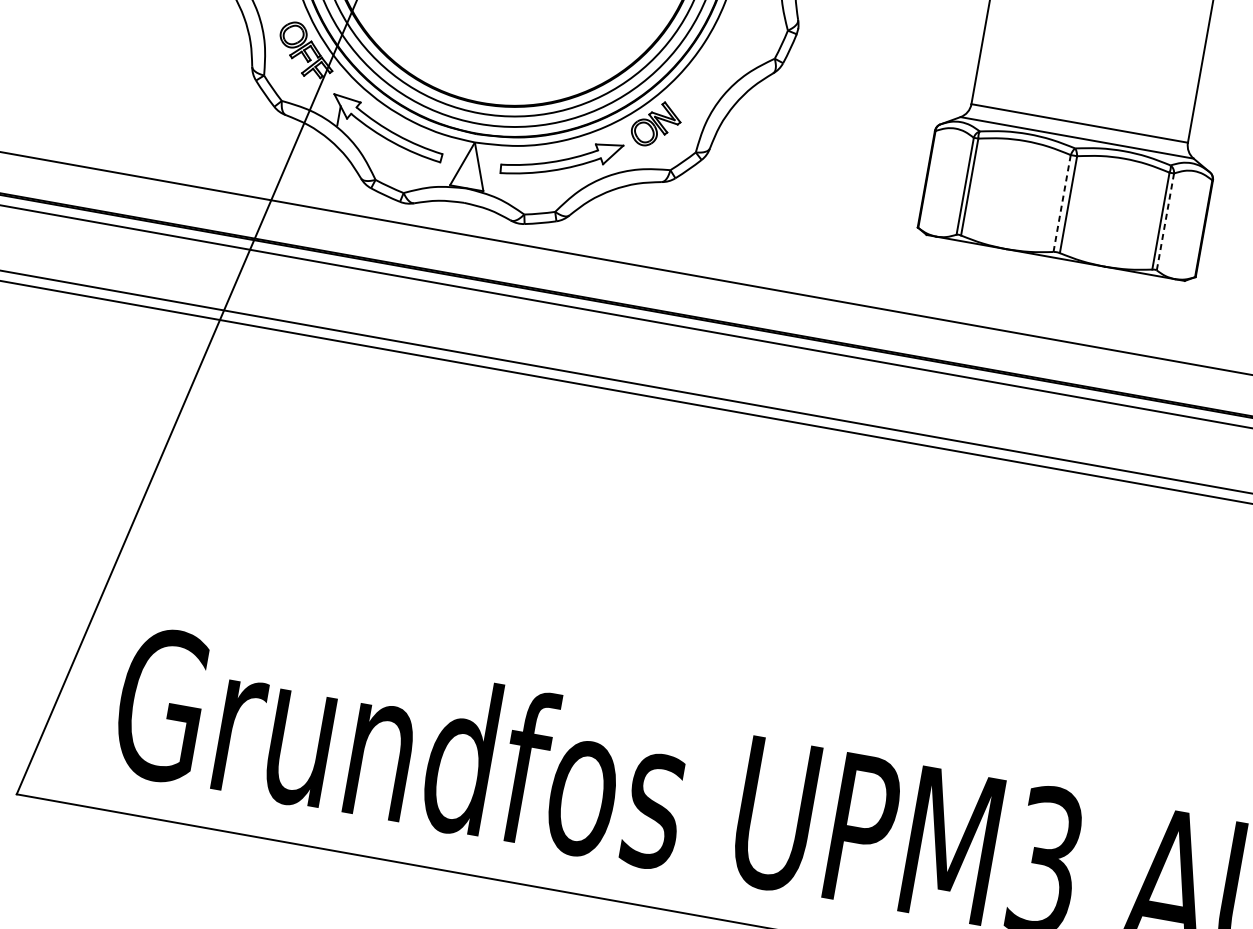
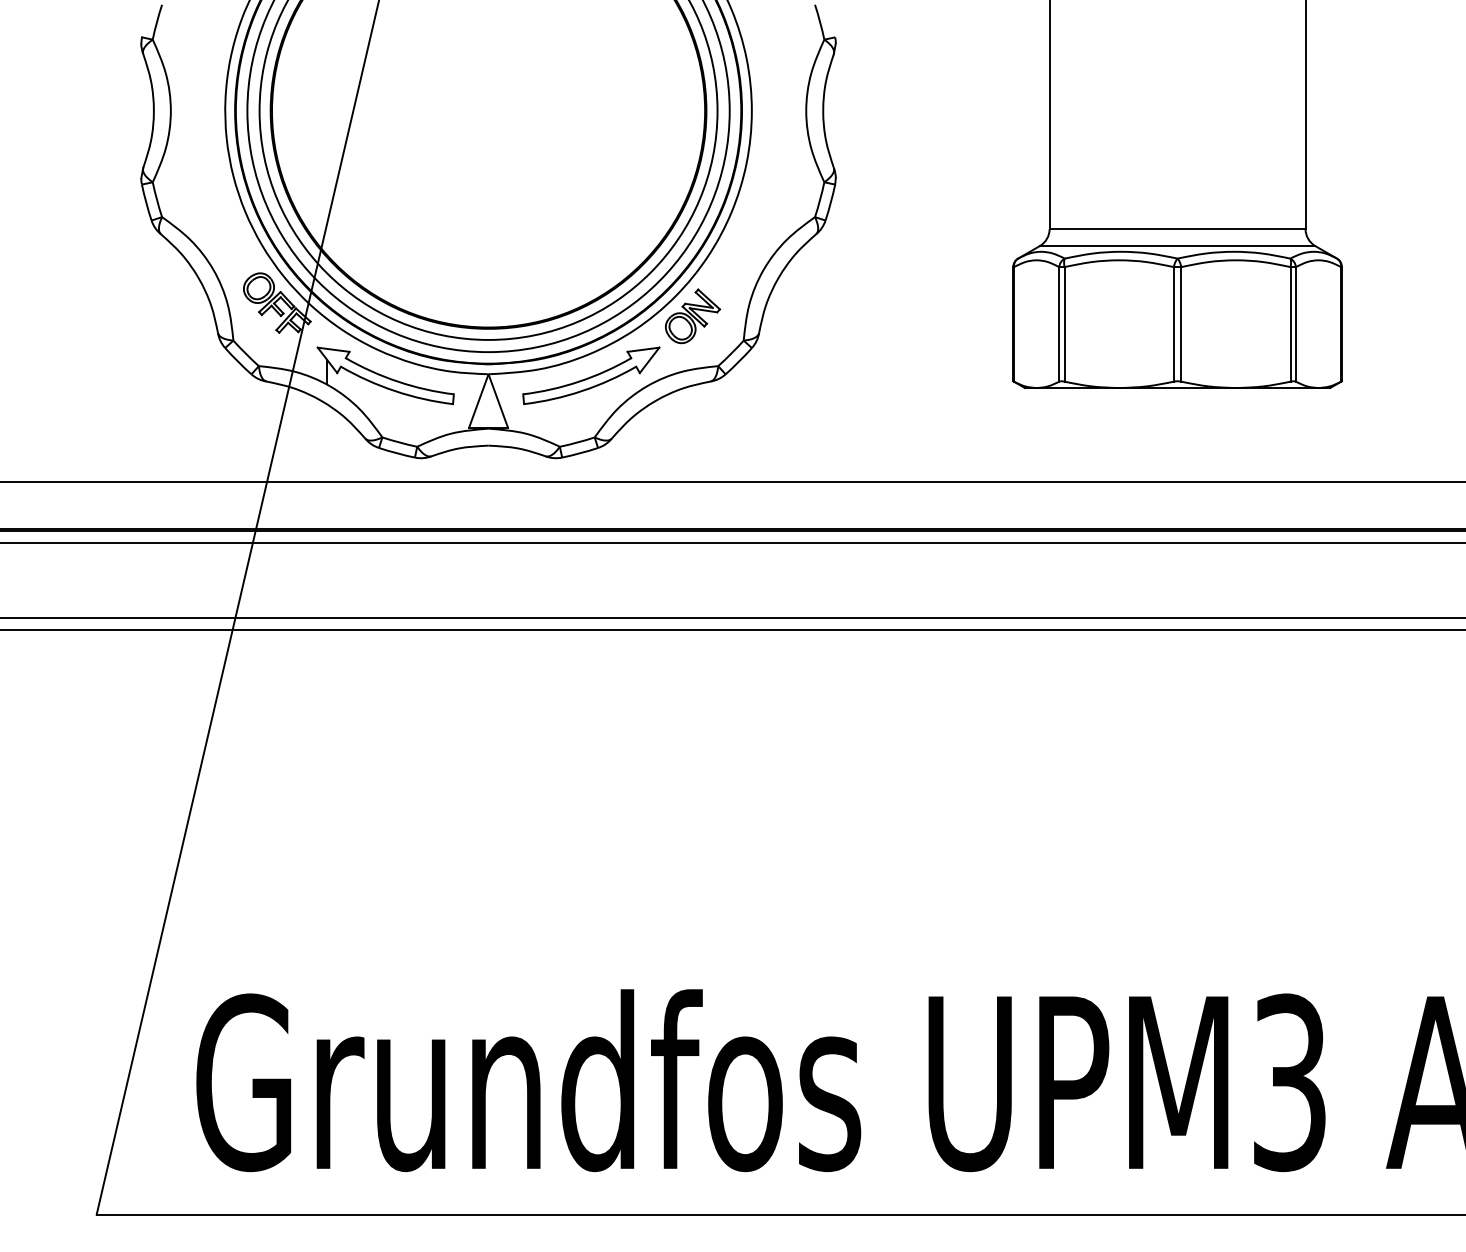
line: (1062, 202) -> (1173, 323), dashed -> solid
line: (1165, 221) -> (1295, 324), dashed -> solid

